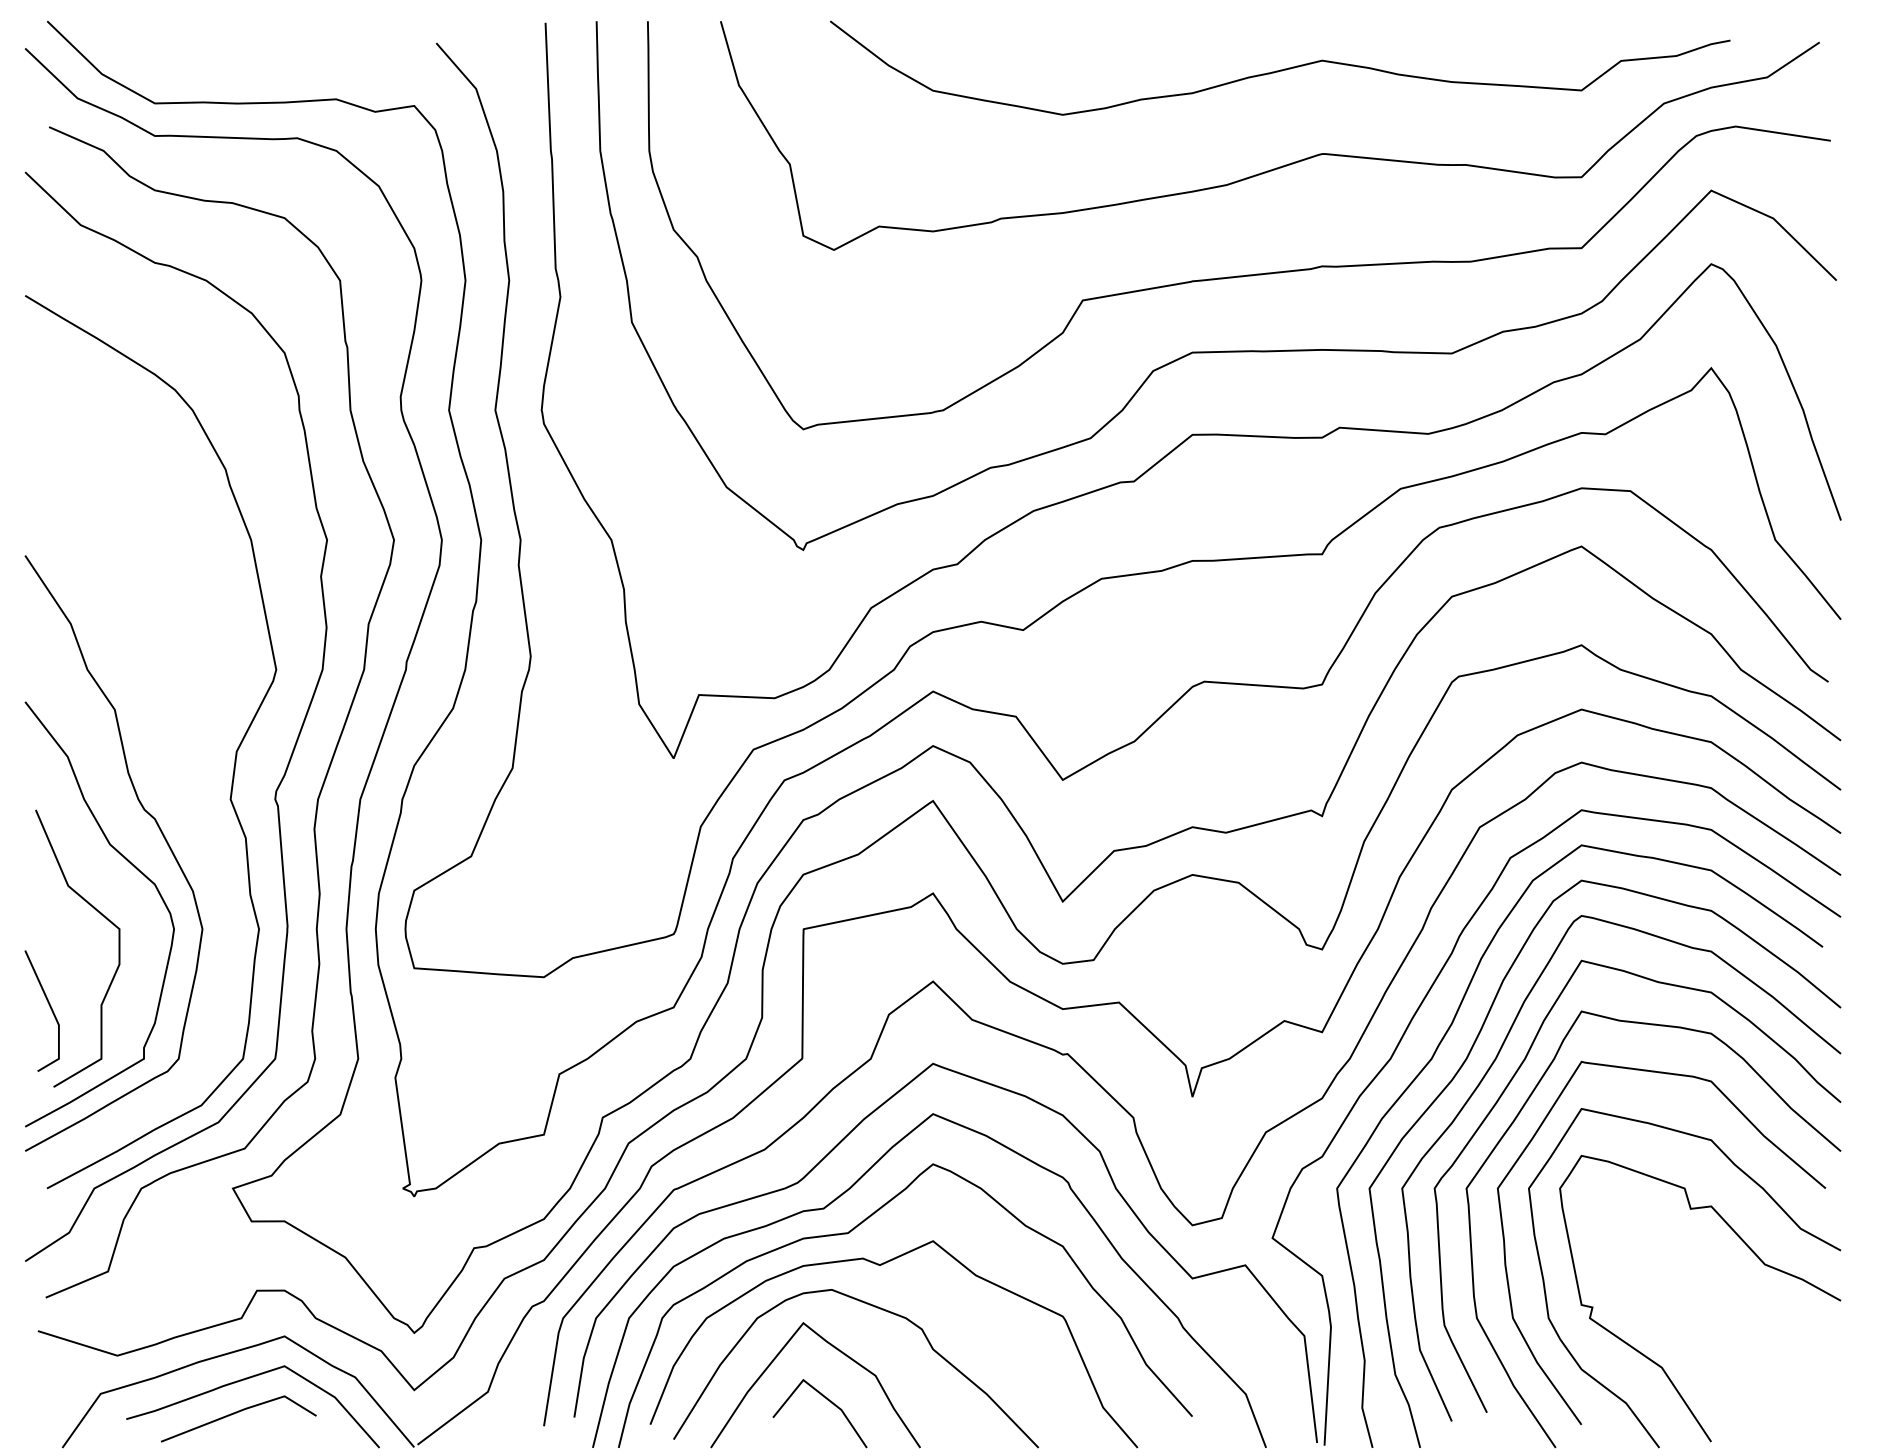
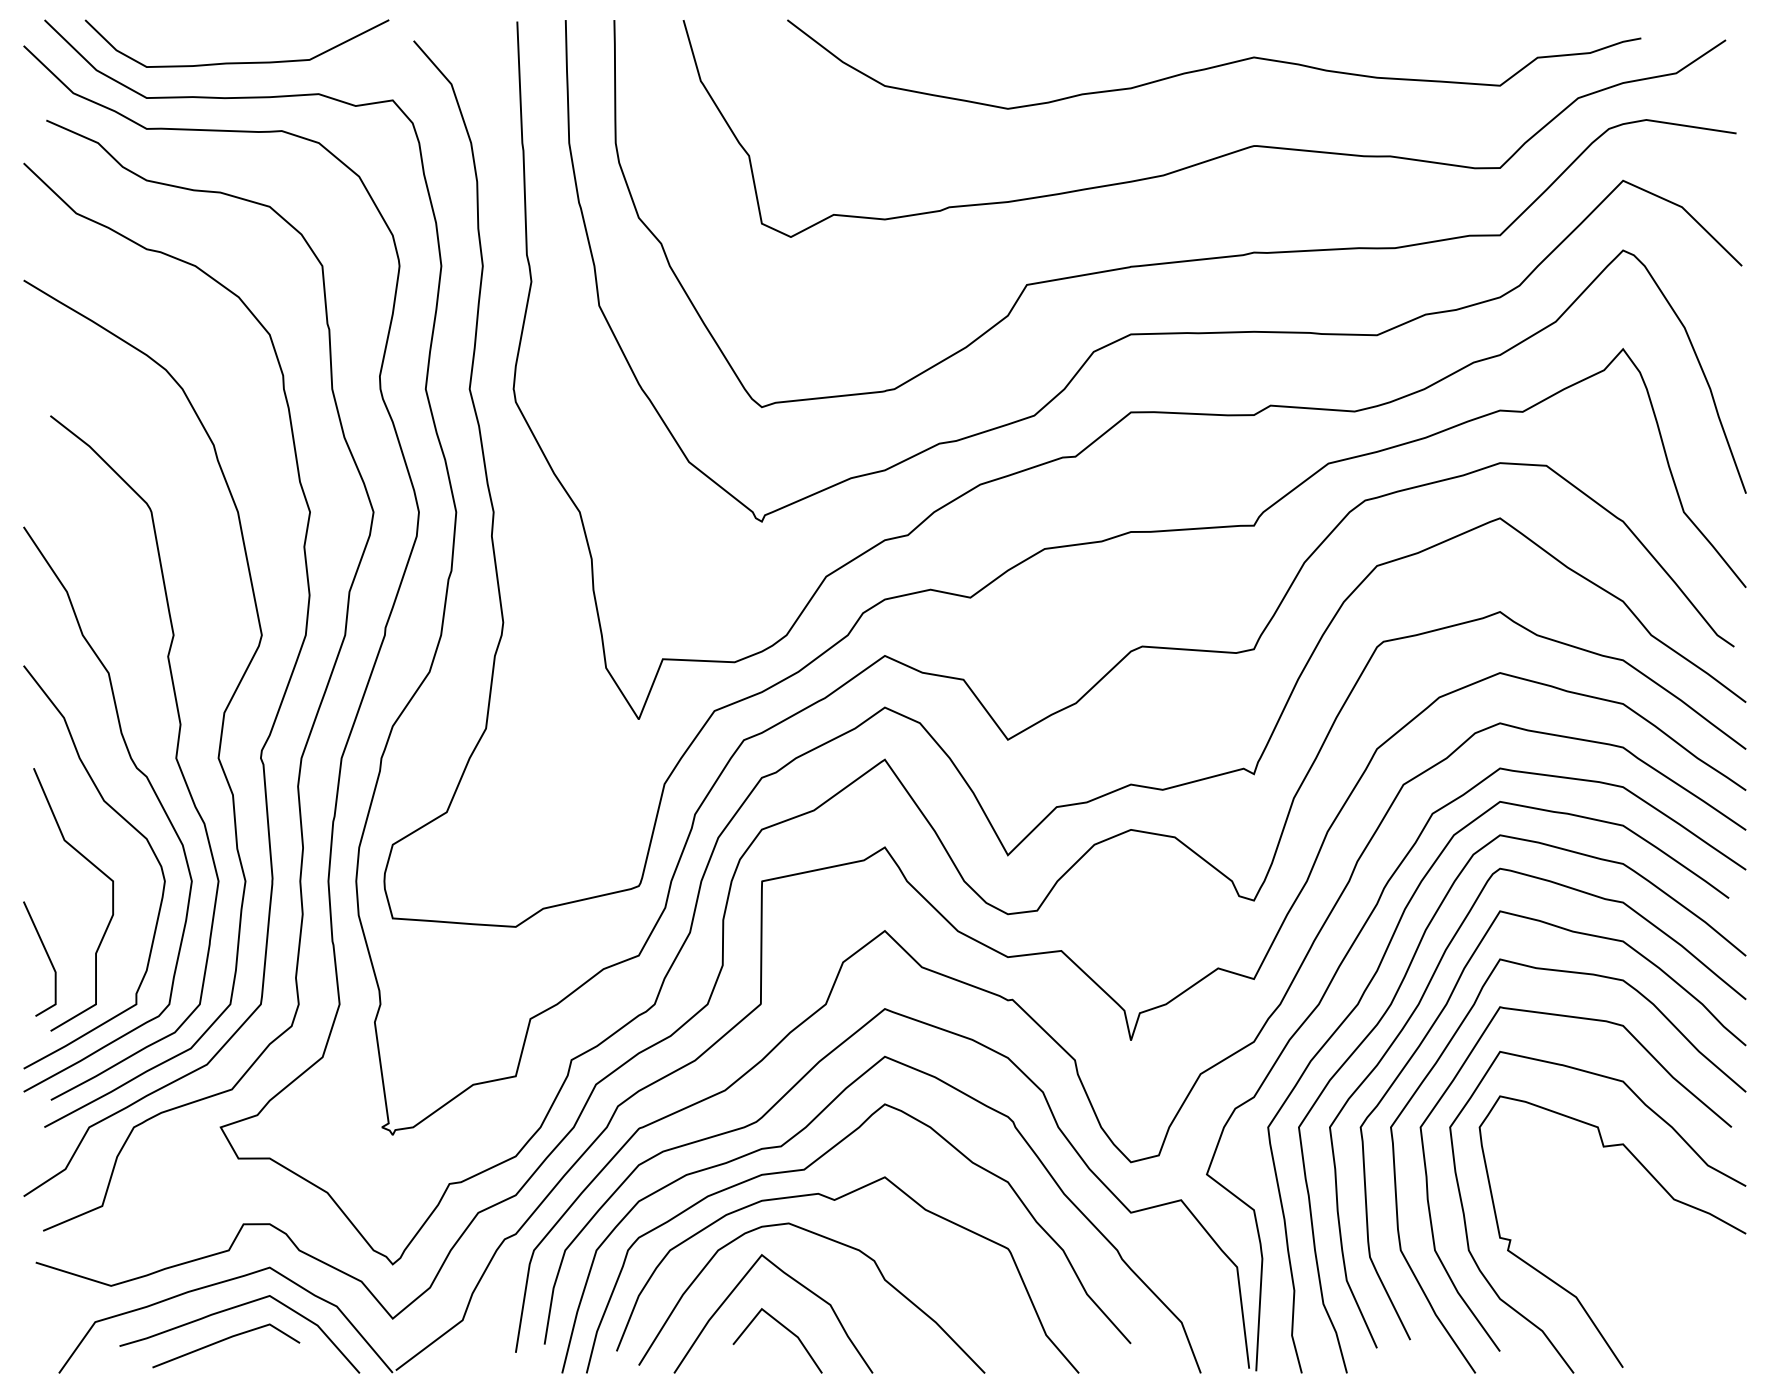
curve: (249, 65) -> (236, 62), added
curve: (185, 799) -> (175, 758), added

